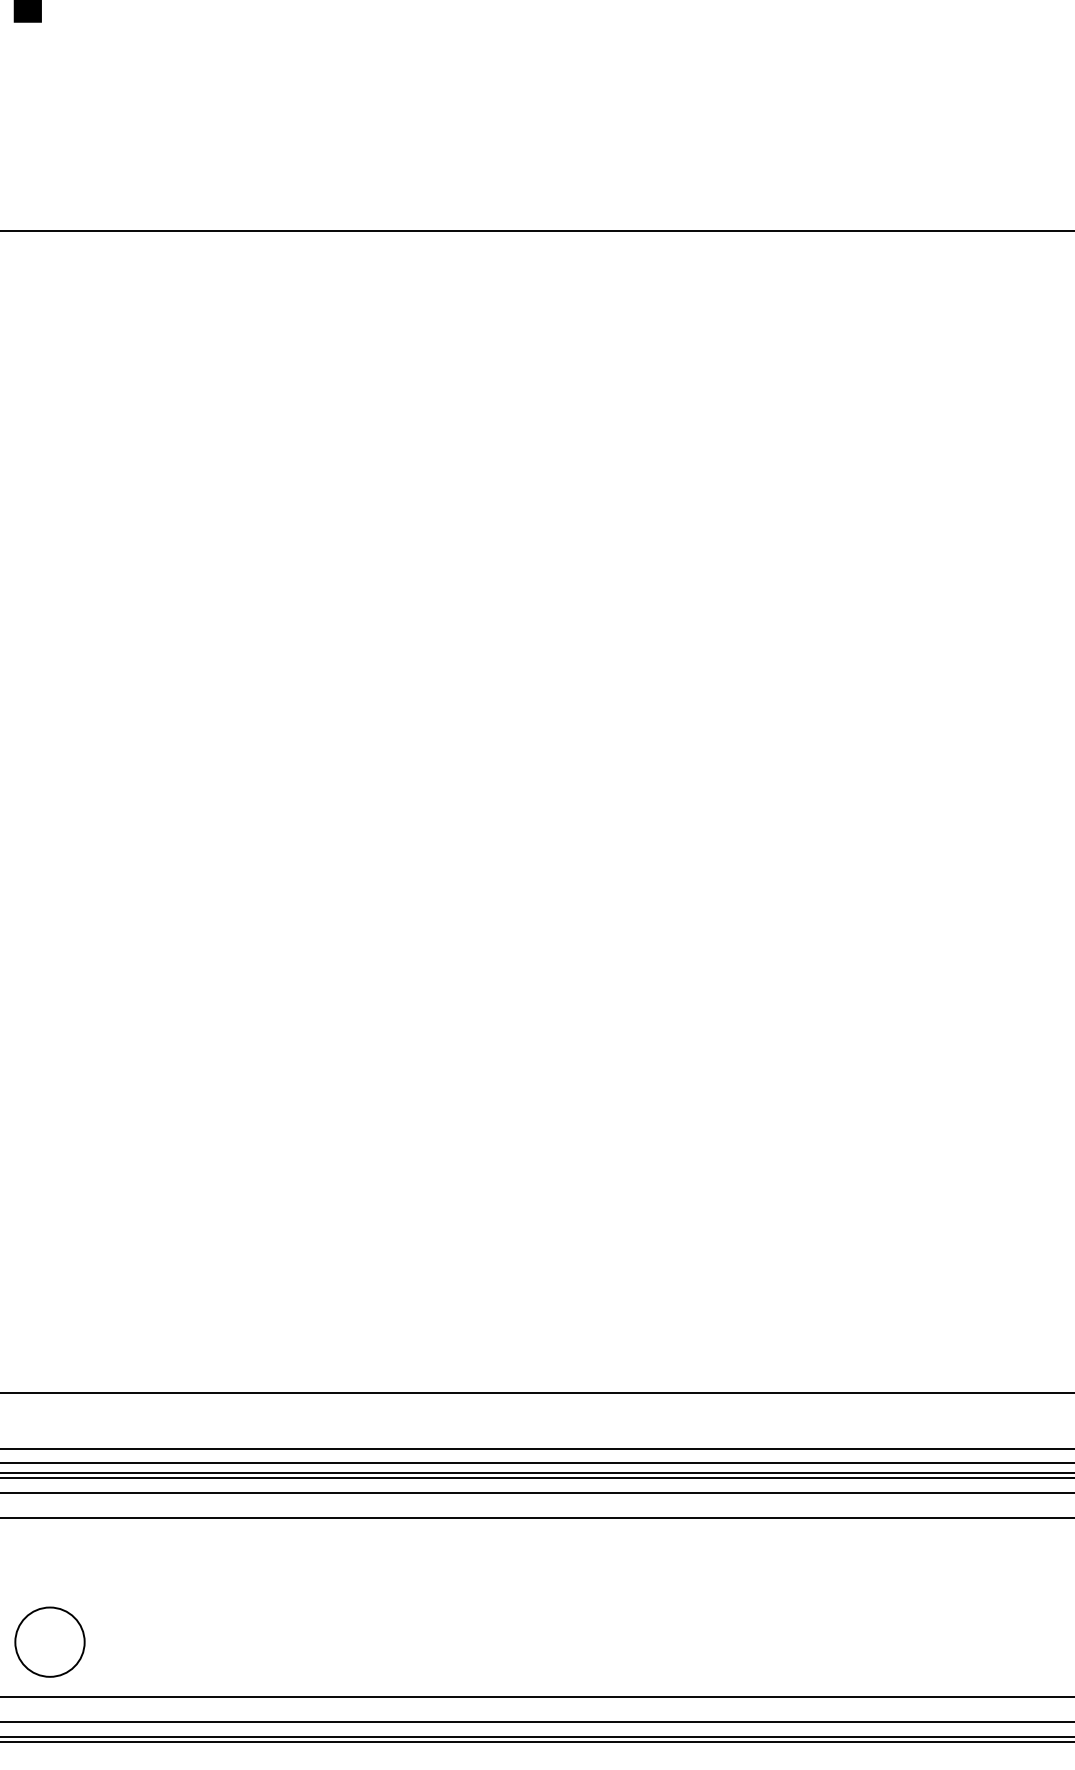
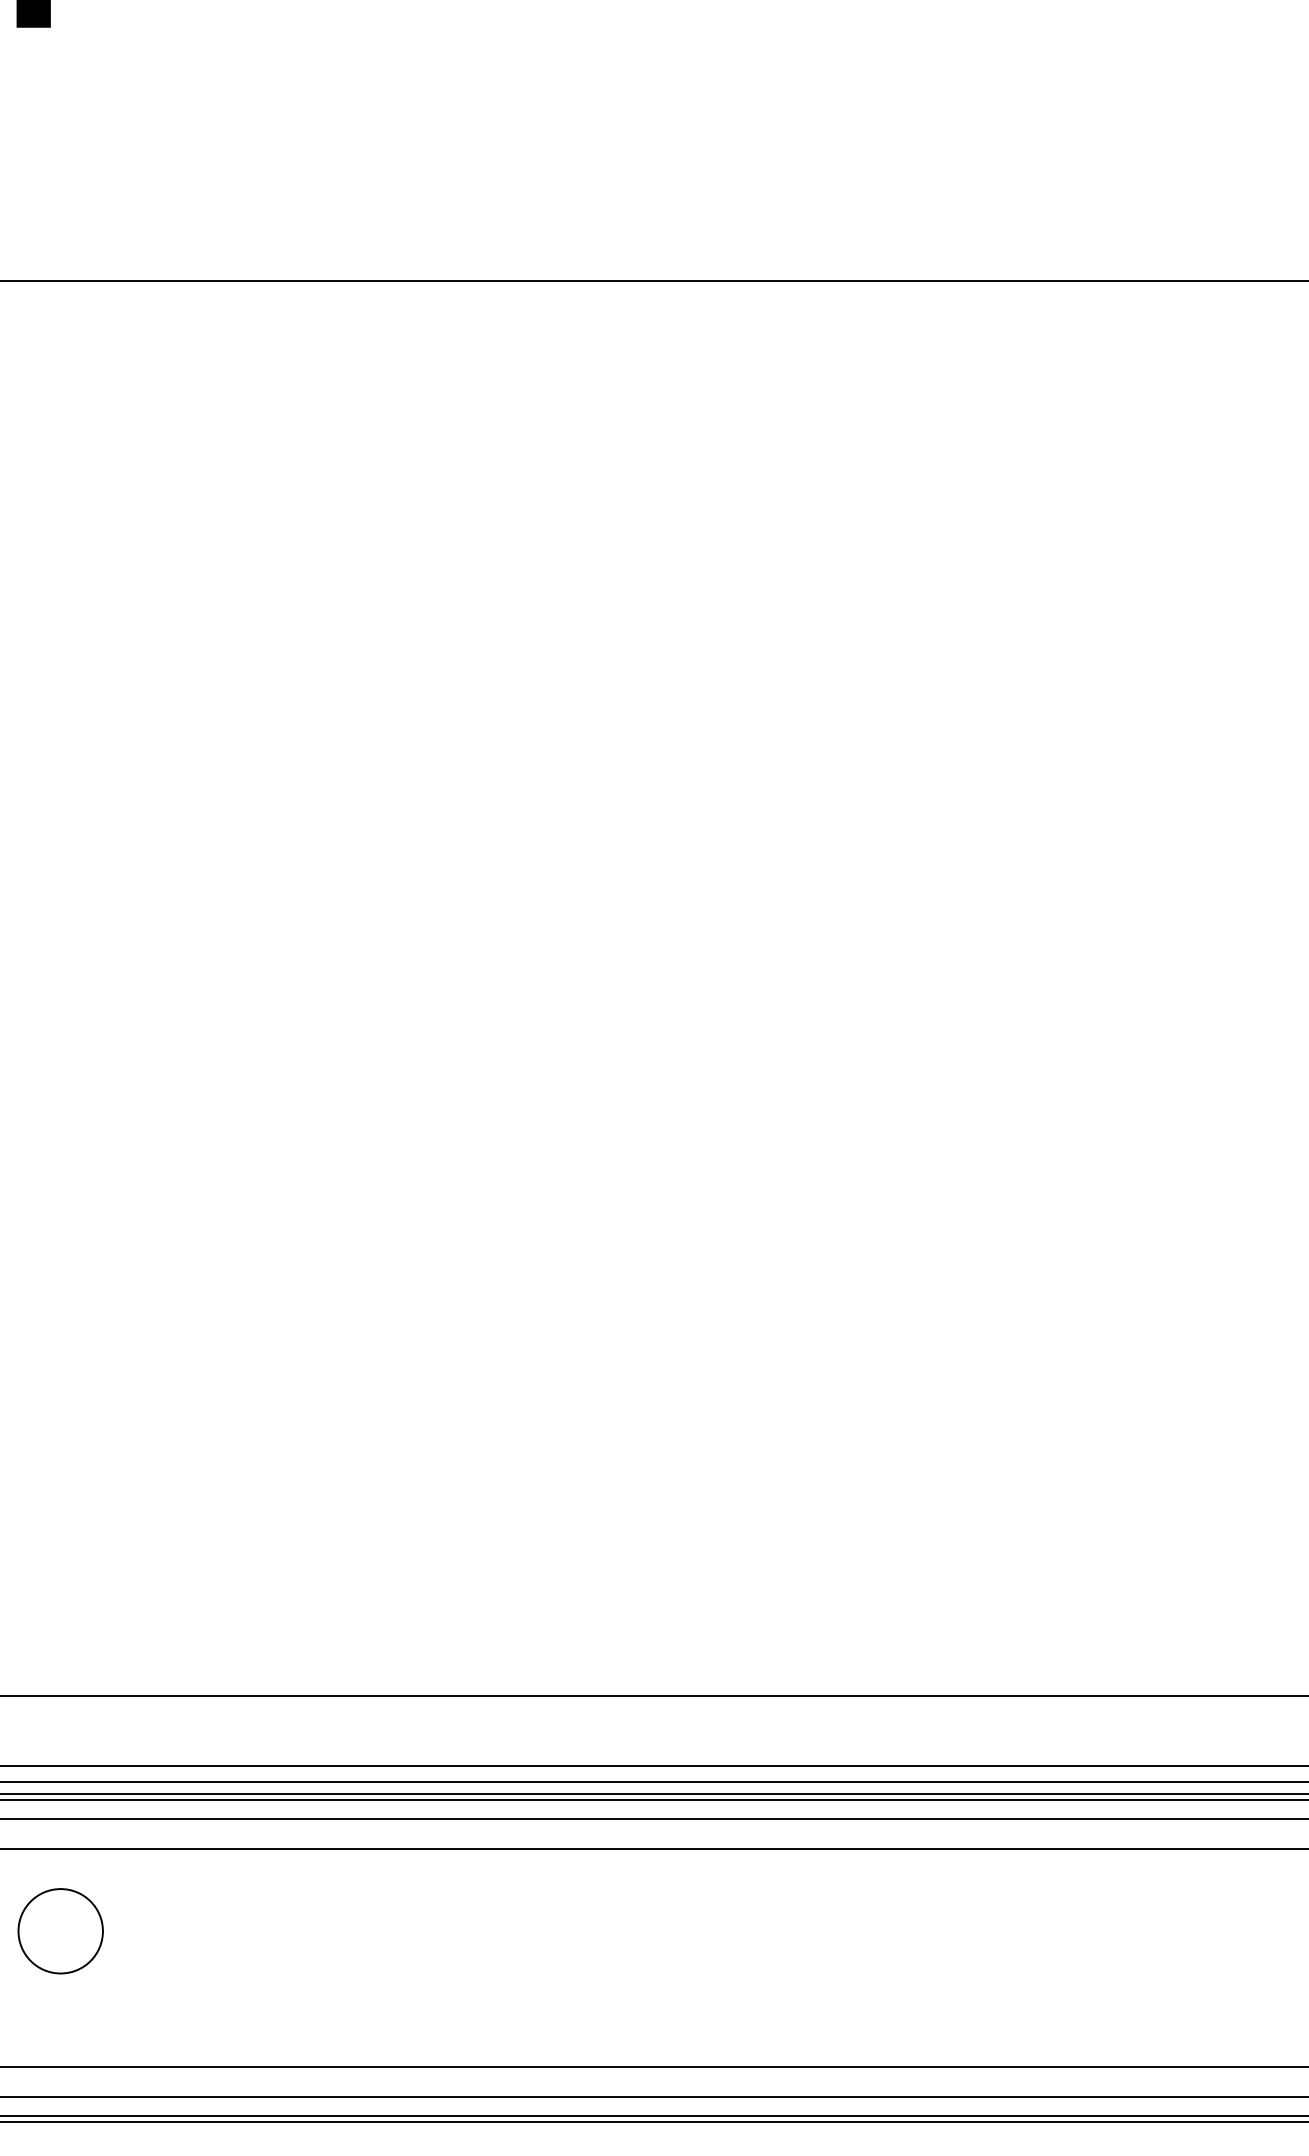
circle: (49, 1642) -> (60, 1931), moved

